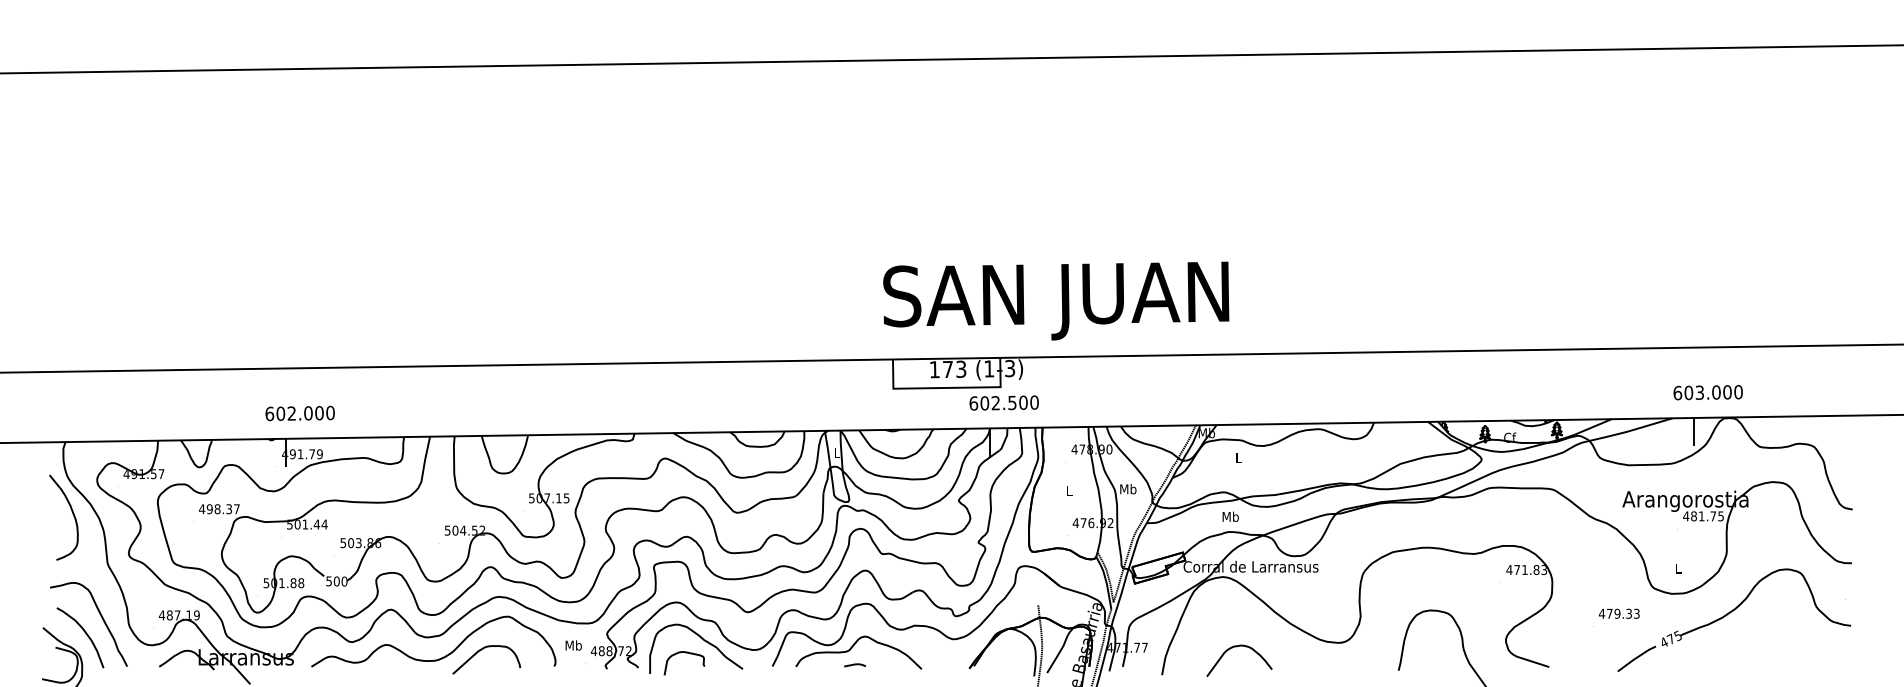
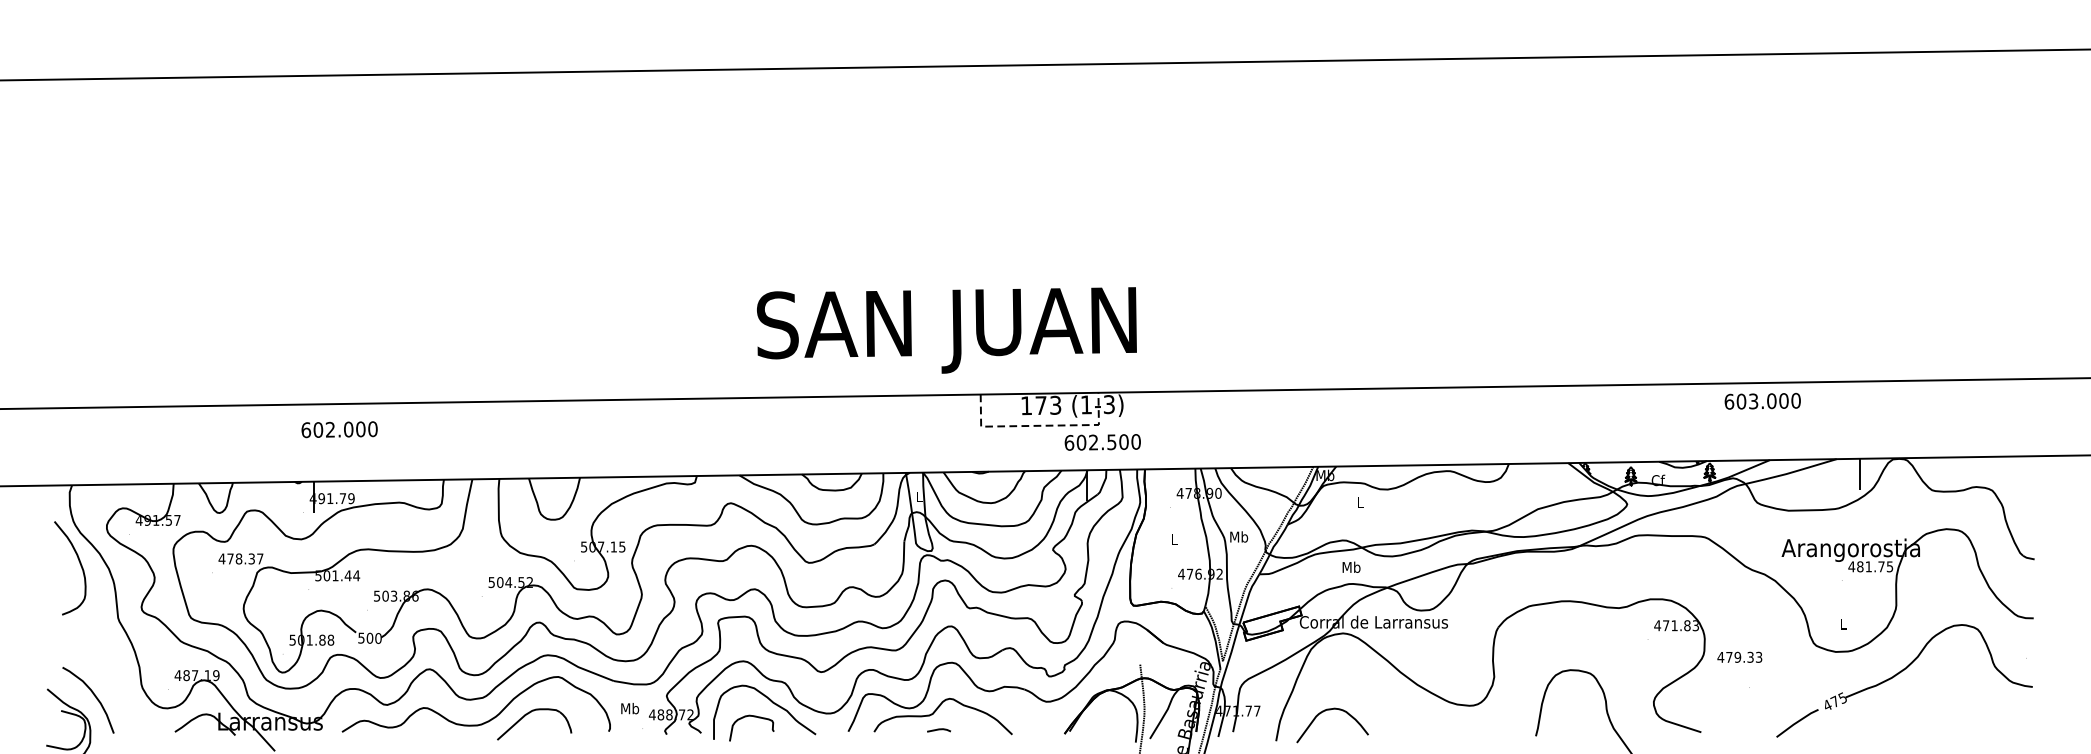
text: (1056, 300) -> (947, 329), moved
line: (947, 387) -> (1040, 425), solid -> dashed
text: (1707, 392) -> (1762, 401), moved
text: (299, 413) -> (338, 429), moved
text: (209, 509) -> (230, 559), 498.37 -> 478.37
text: (1618, 613) -> (1738, 657), moved
curve: (101, 618) -> (111, 678), removed
curve: (1236, 647) -> (1329, 710), moved

